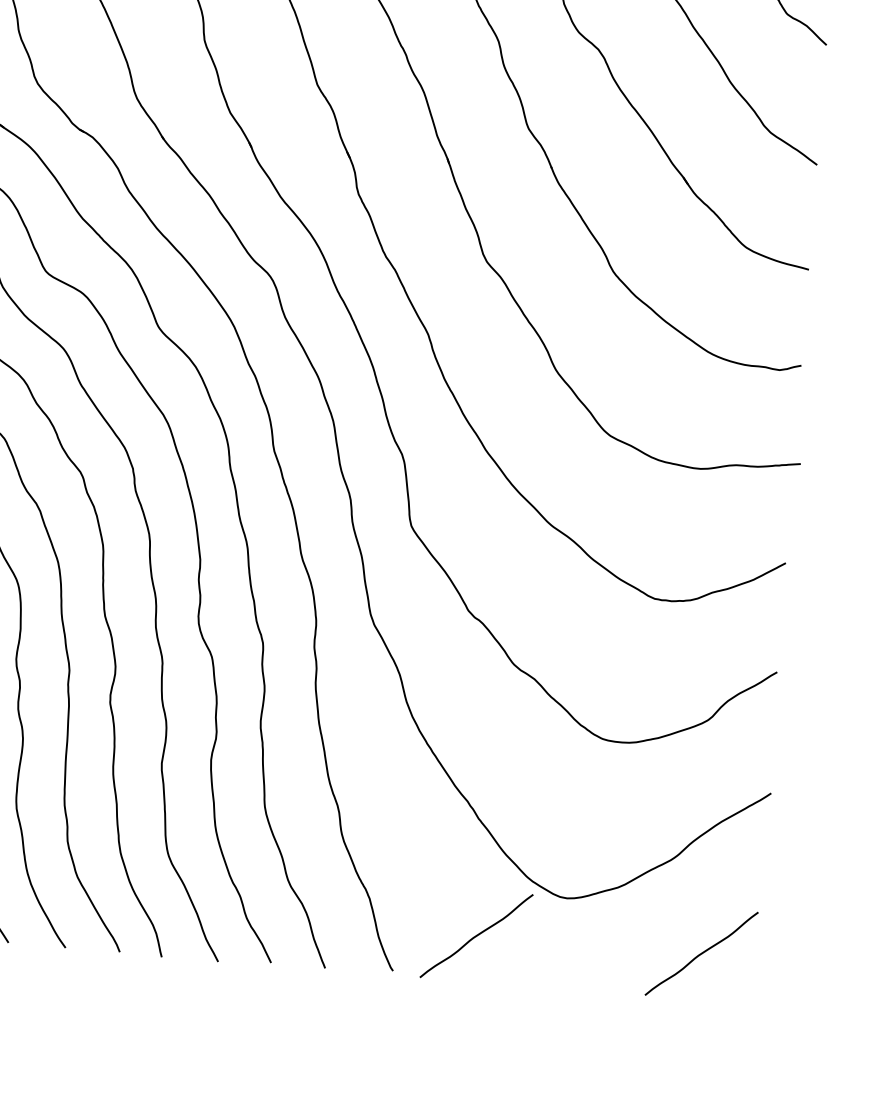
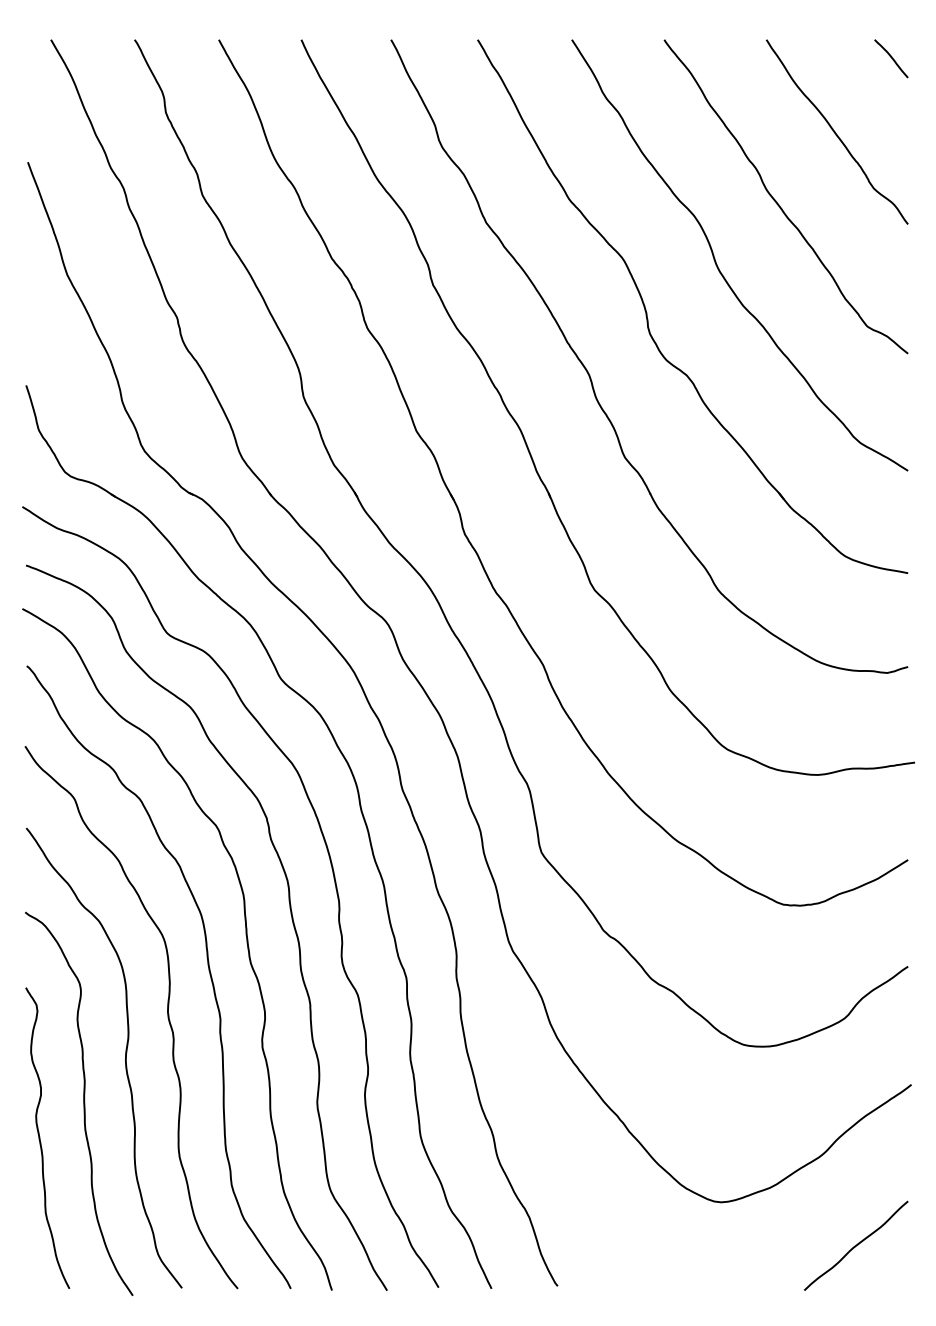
curve: (476, 935) -> (636, 1245), removed

